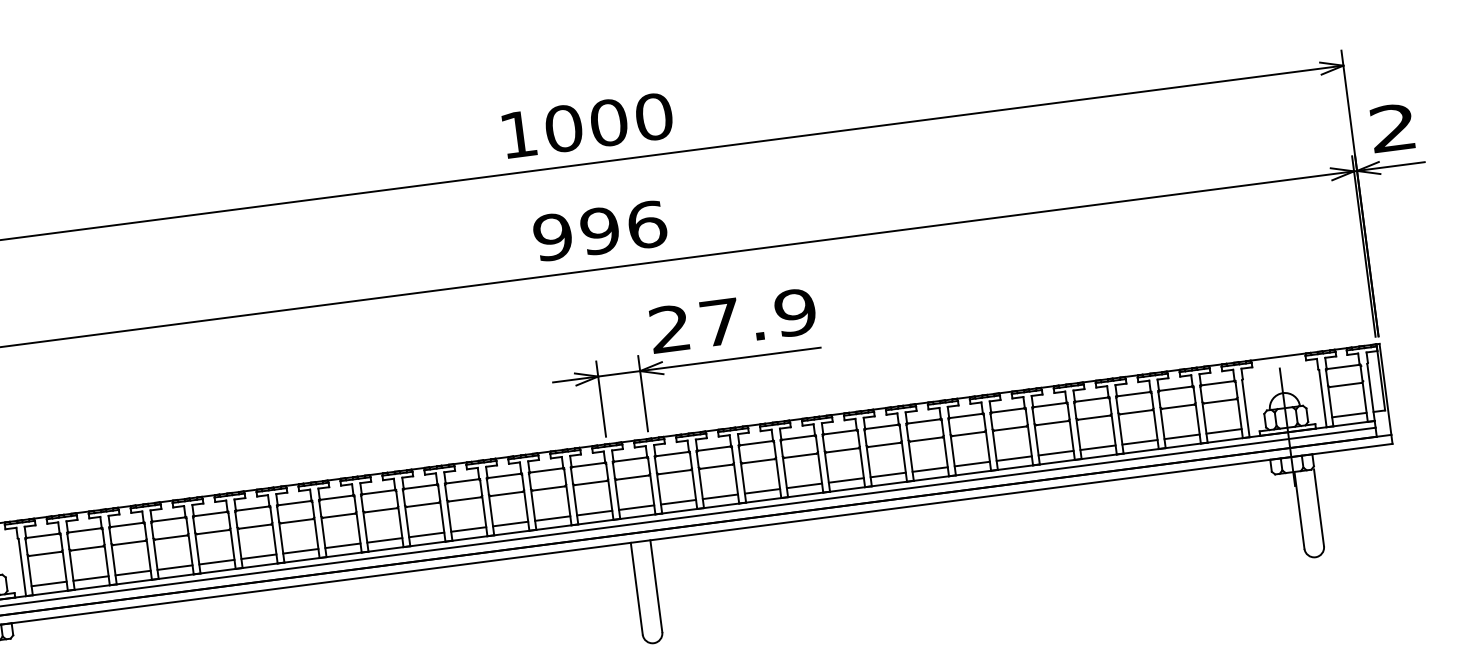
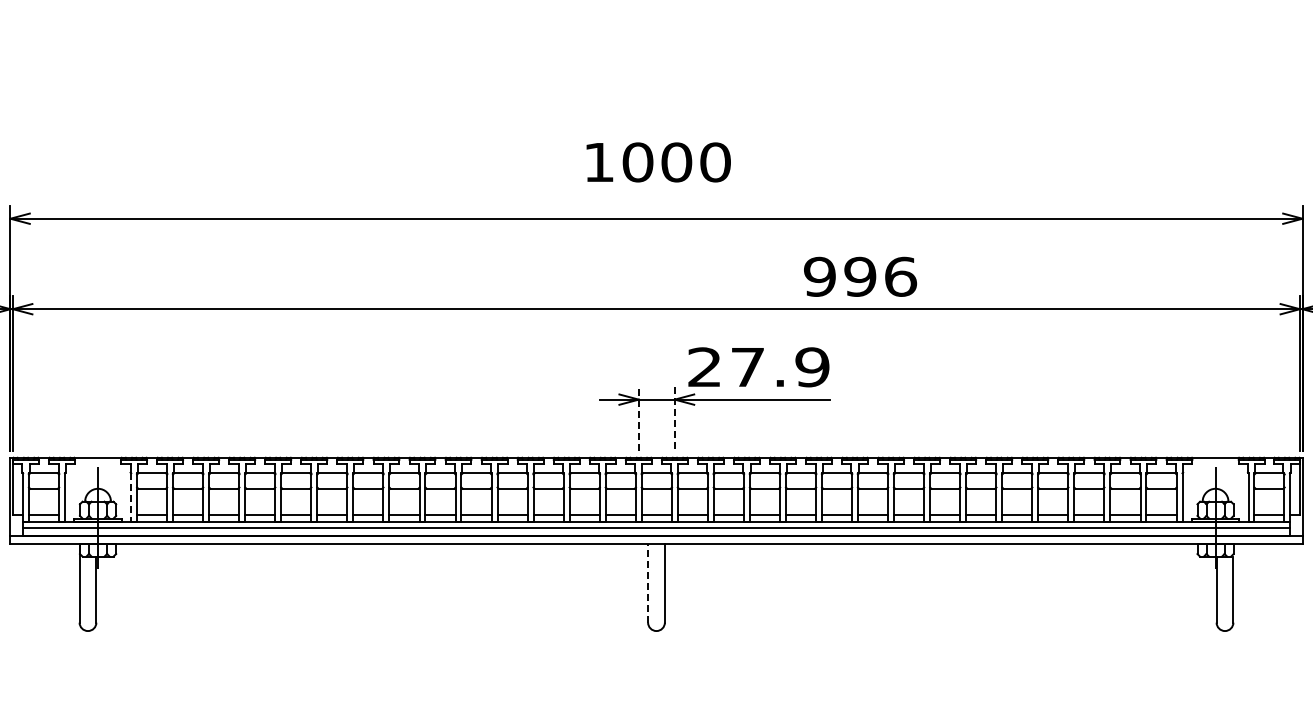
text: (587, 125) -> (658, 162), moved
text: (600, 230) -> (860, 276), moved
line: (642, 394) -> (674, 419), solid -> dashed
line: (600, 398) -> (638, 418), solid -> dashed
line: (22, 567) -> (131, 497), solid -> dashed
line: (637, 587) -> (648, 582), solid -> dashed

